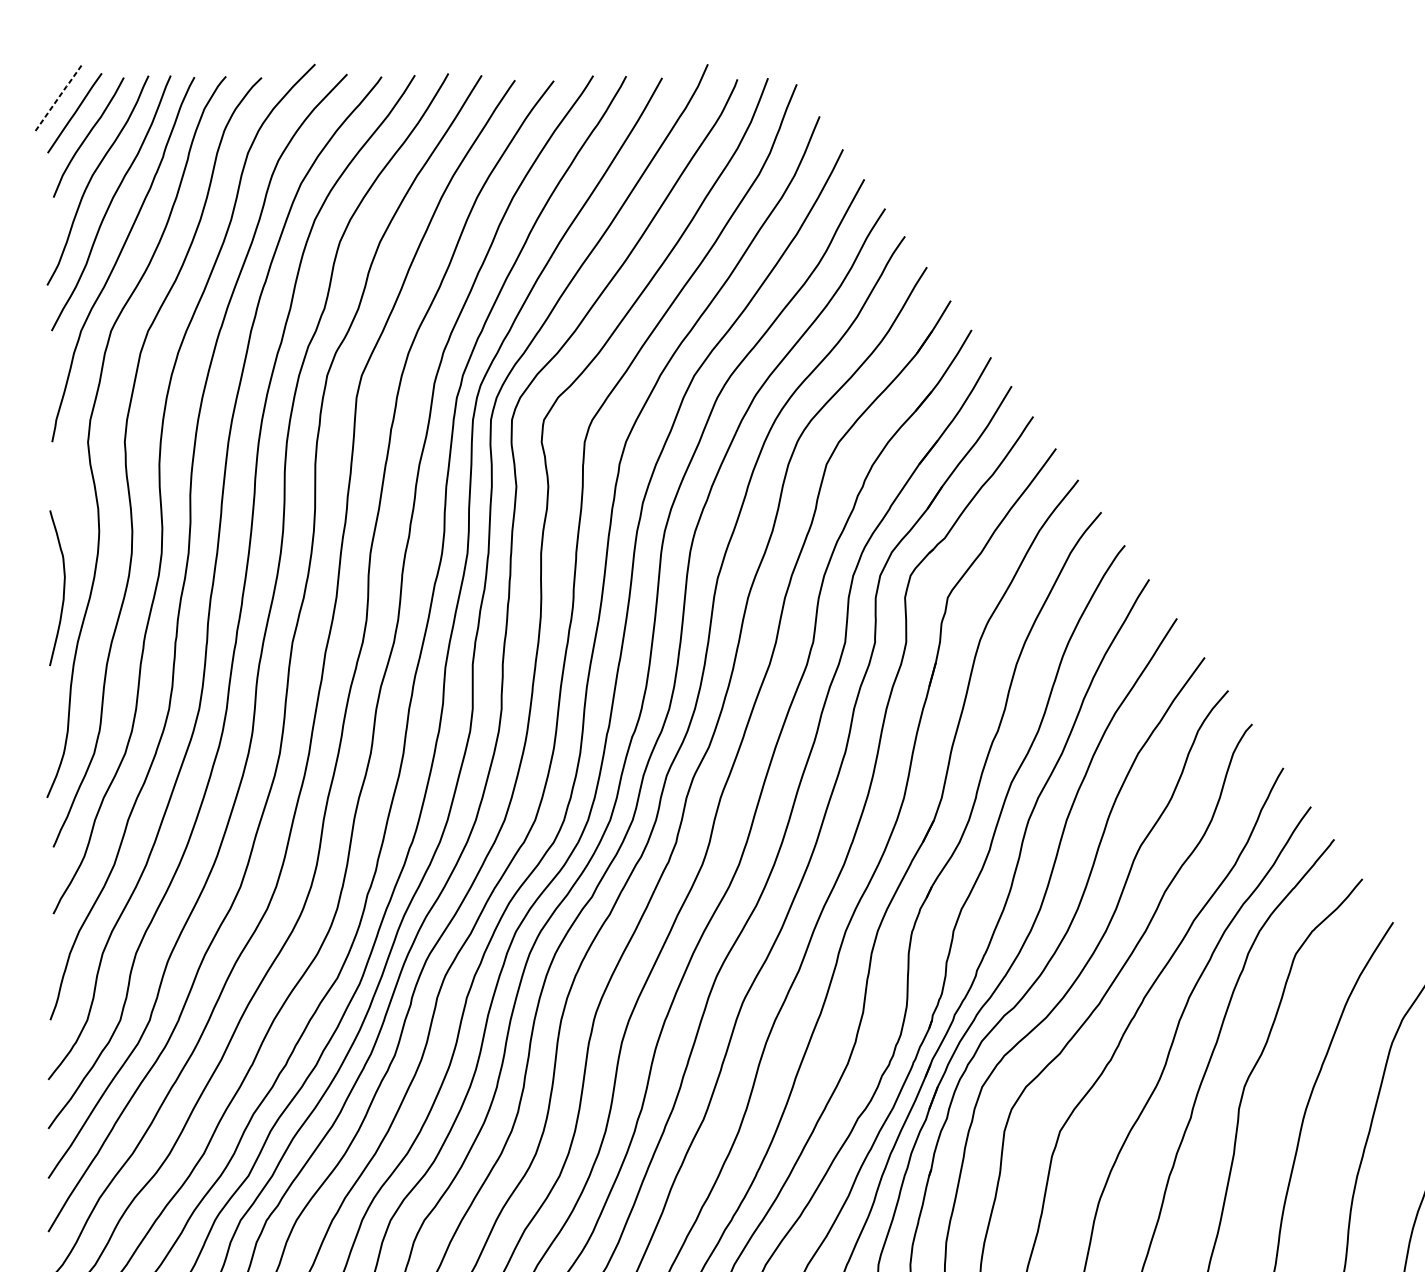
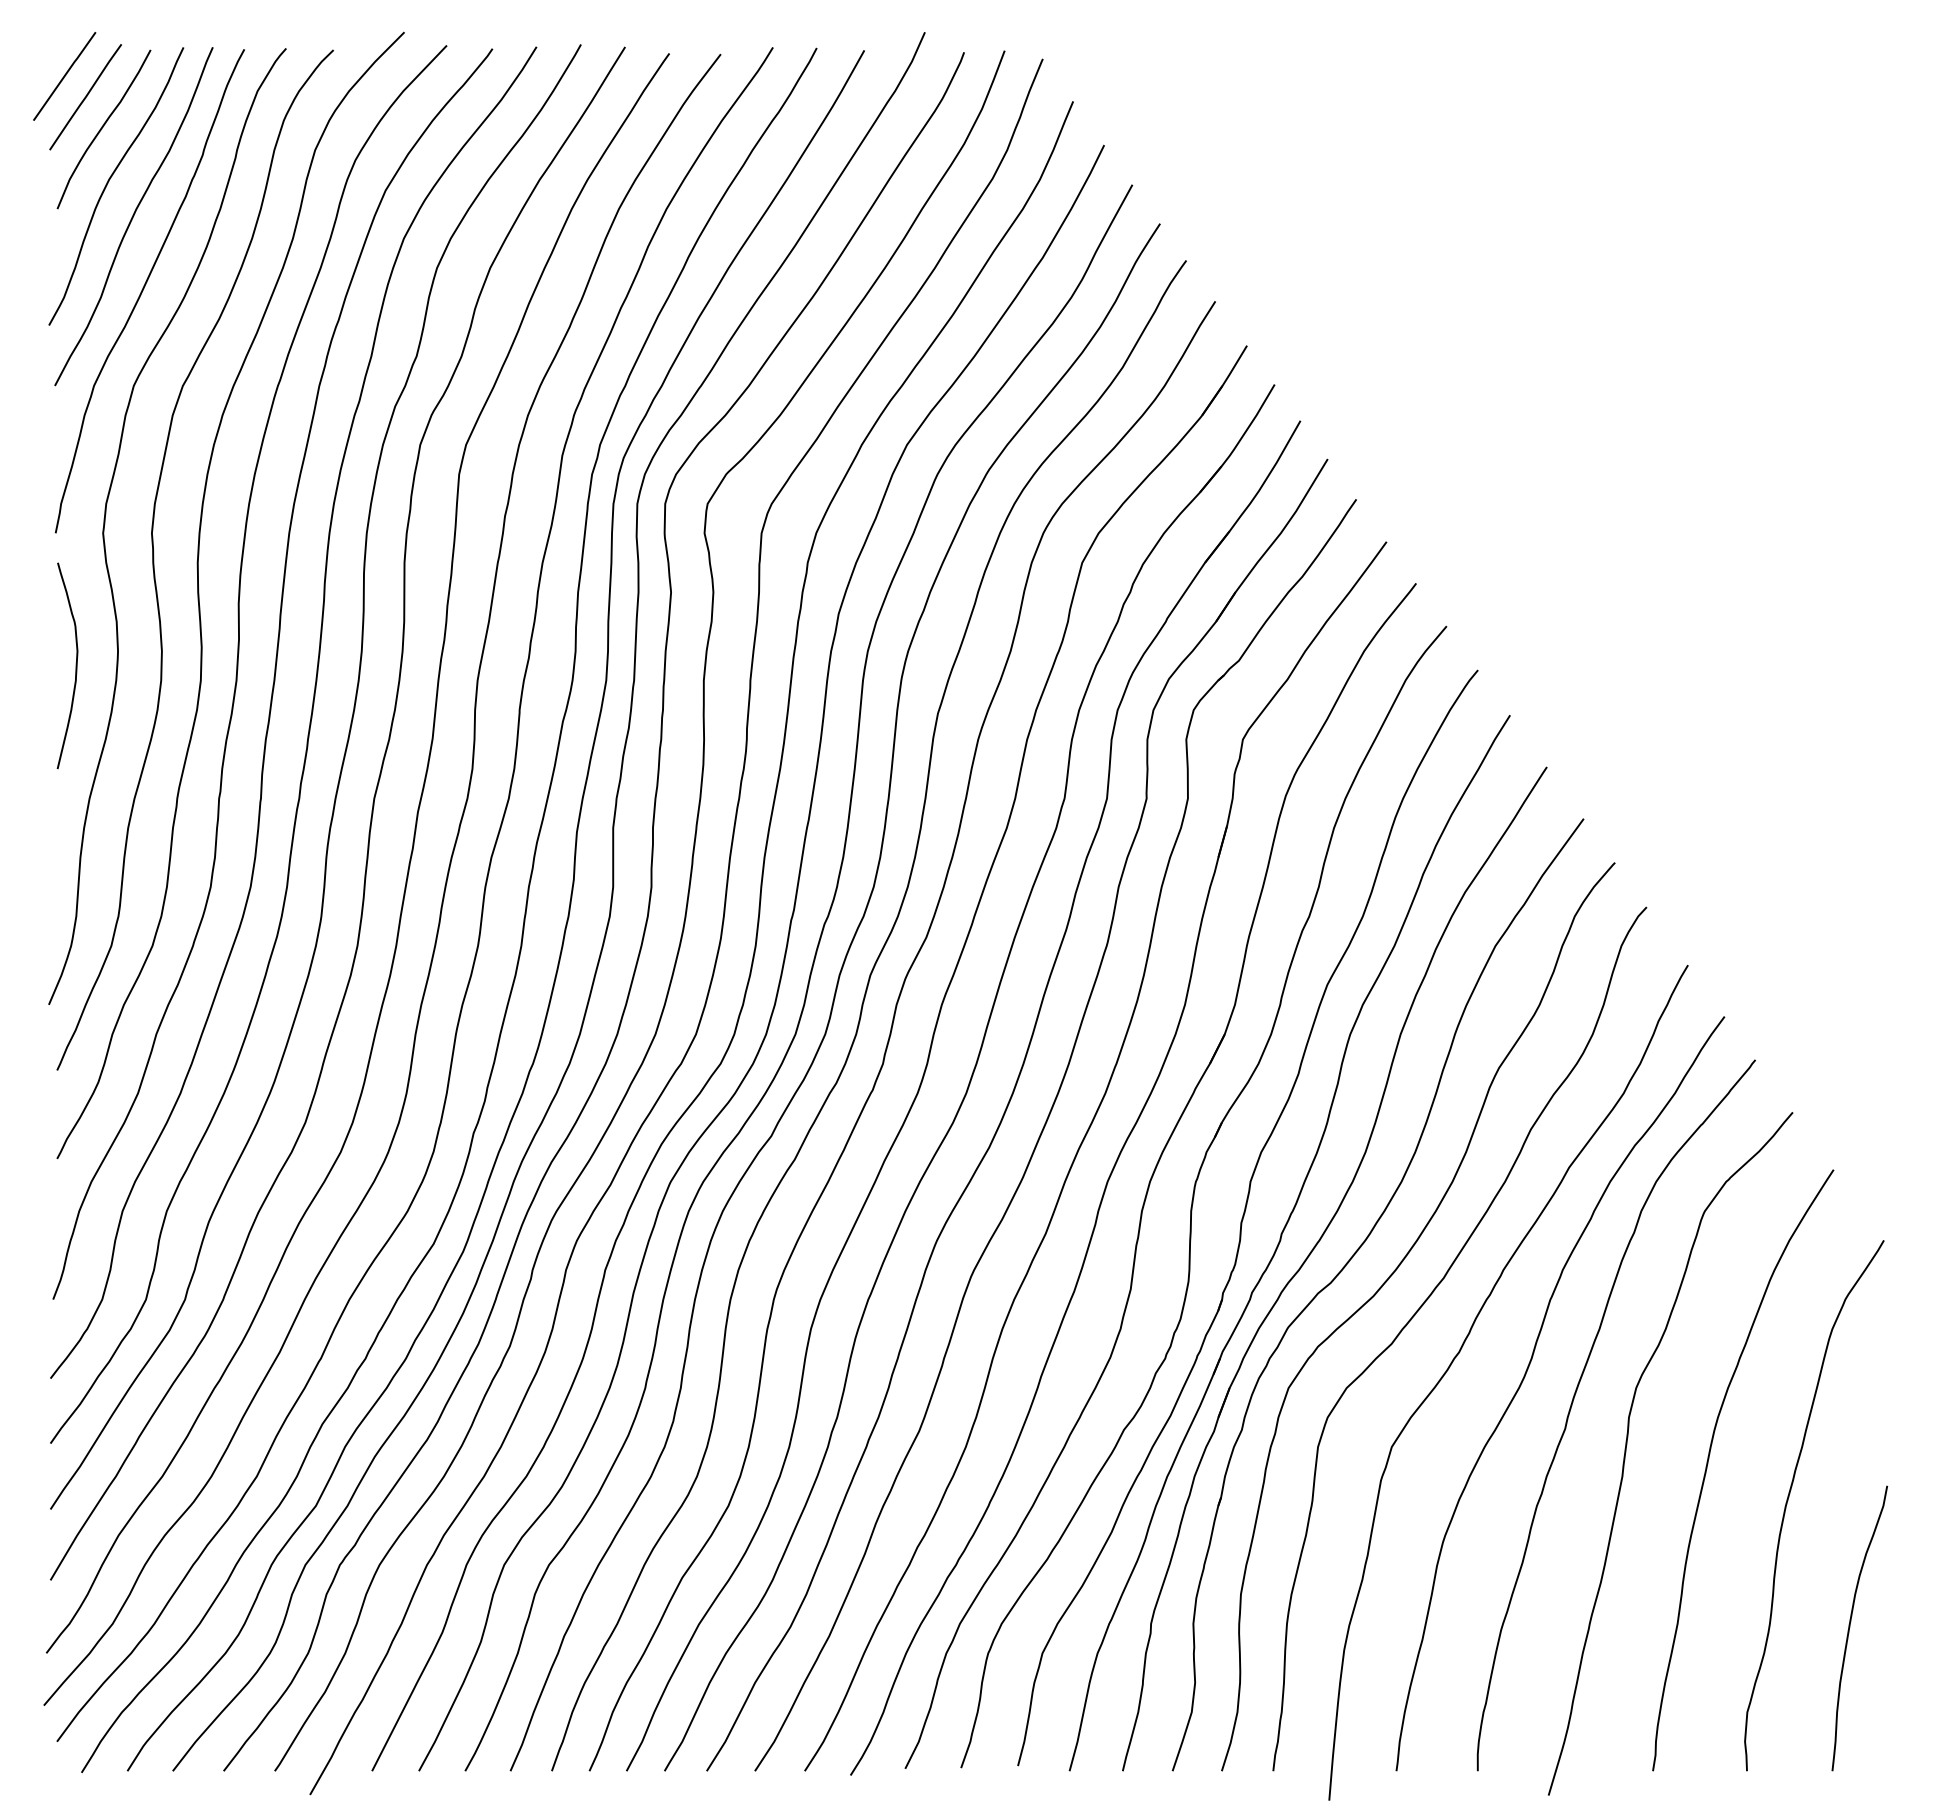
line: (59, 96) -> (65, 74), dashed -> solid
curve: (63, 587) -> (75, 665), moved

